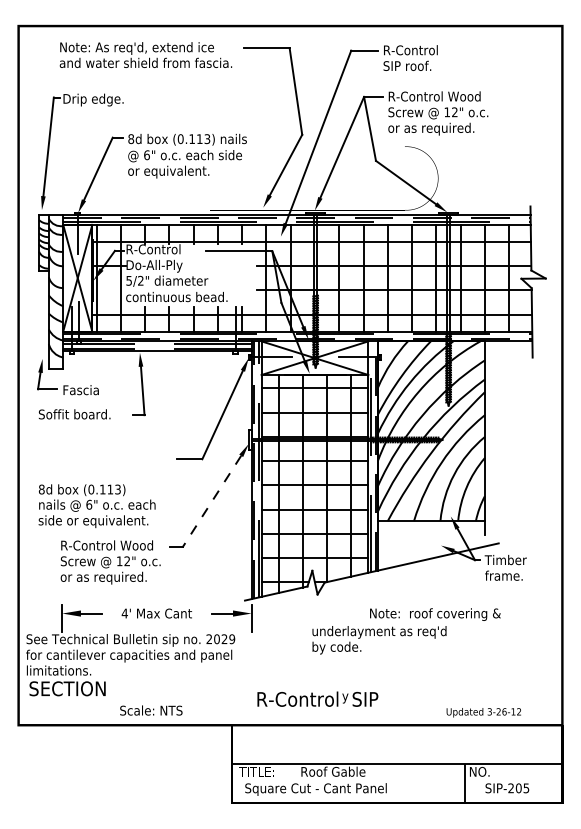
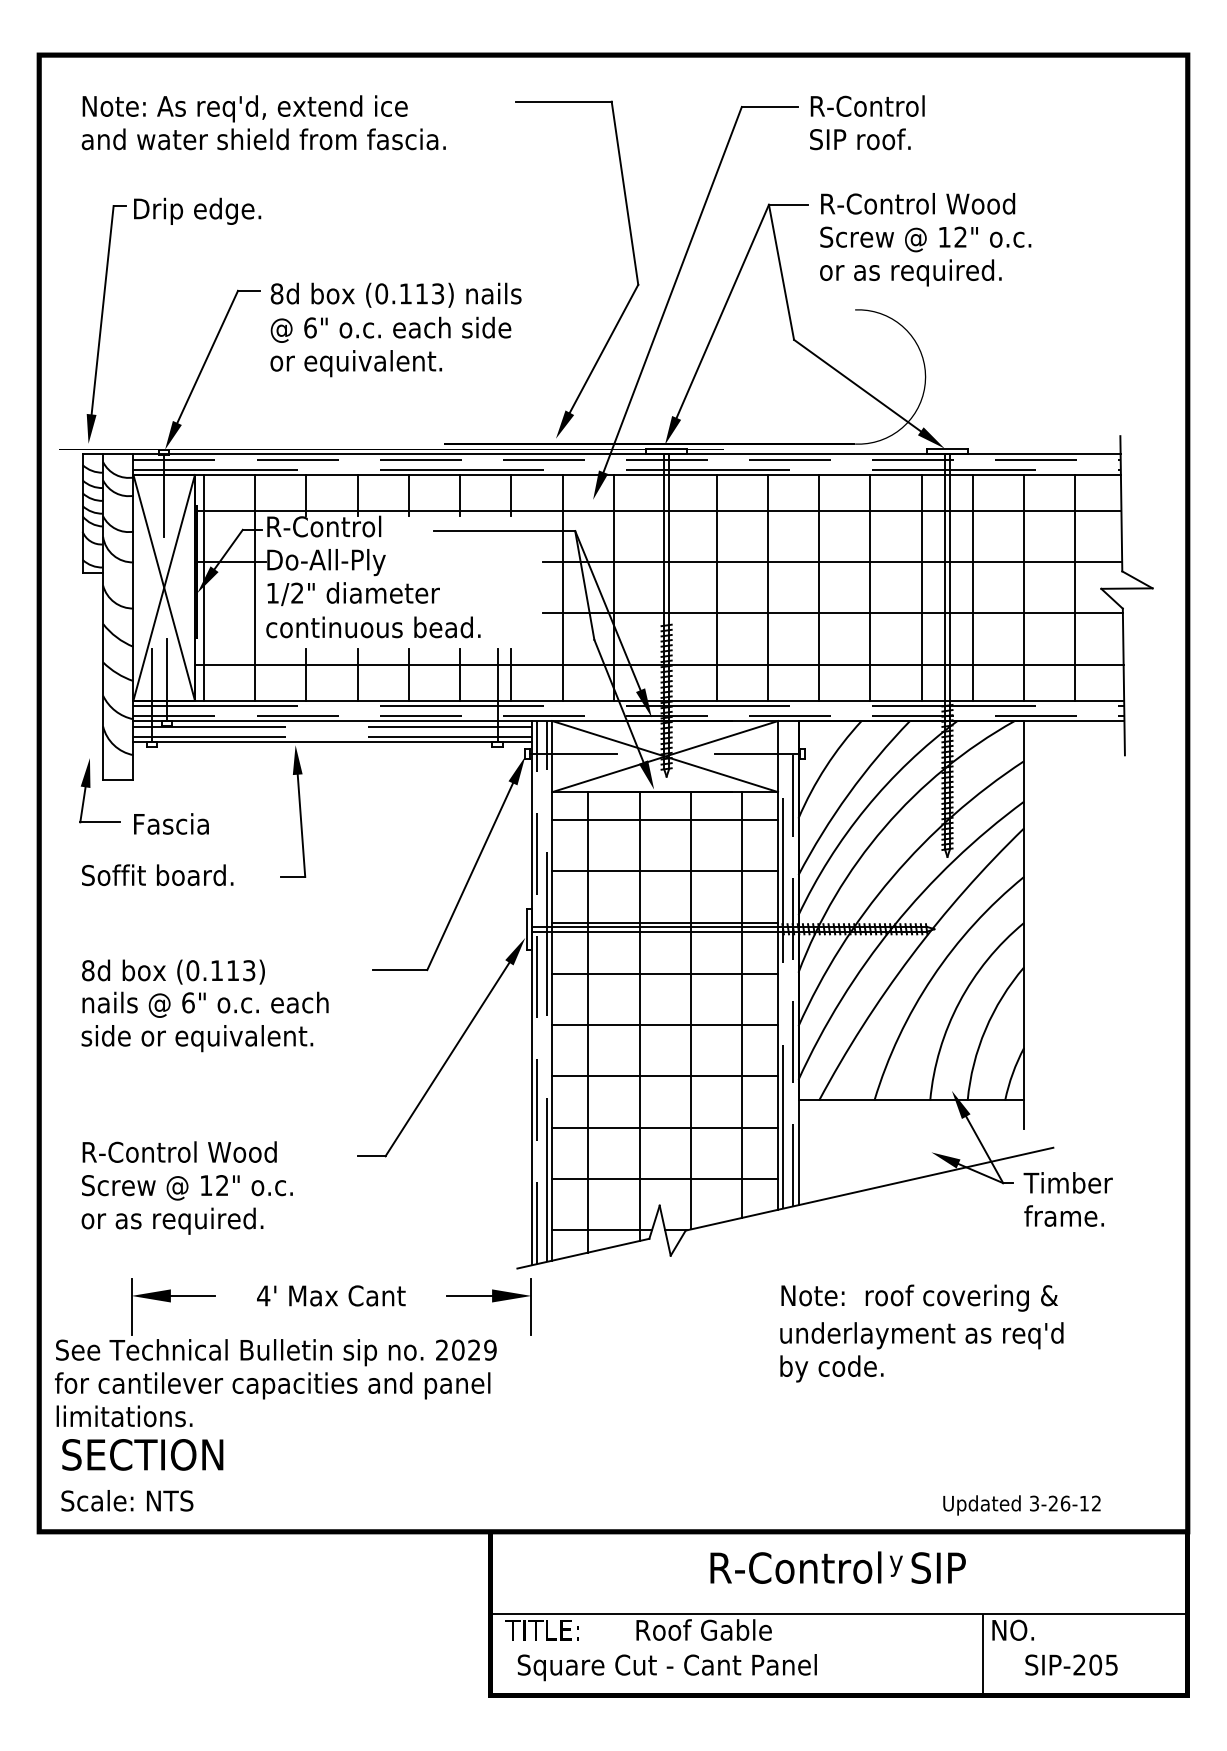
text: (145, 54) -> (262, 121), moved
text: (128, 280) -> (271, 592), 5/2" -> 1/2"
line: (211, 502) -> (446, 1061), dashed -> solid
text: (96, 505) -> (203, 1004), moved
text: (110, 562) -> (186, 1188), moved
text: (379, 640) -> (921, 1352), moved
text: (317, 698) -> (837, 1566), moved
text: (151, 710) -> (127, 1500), moved

